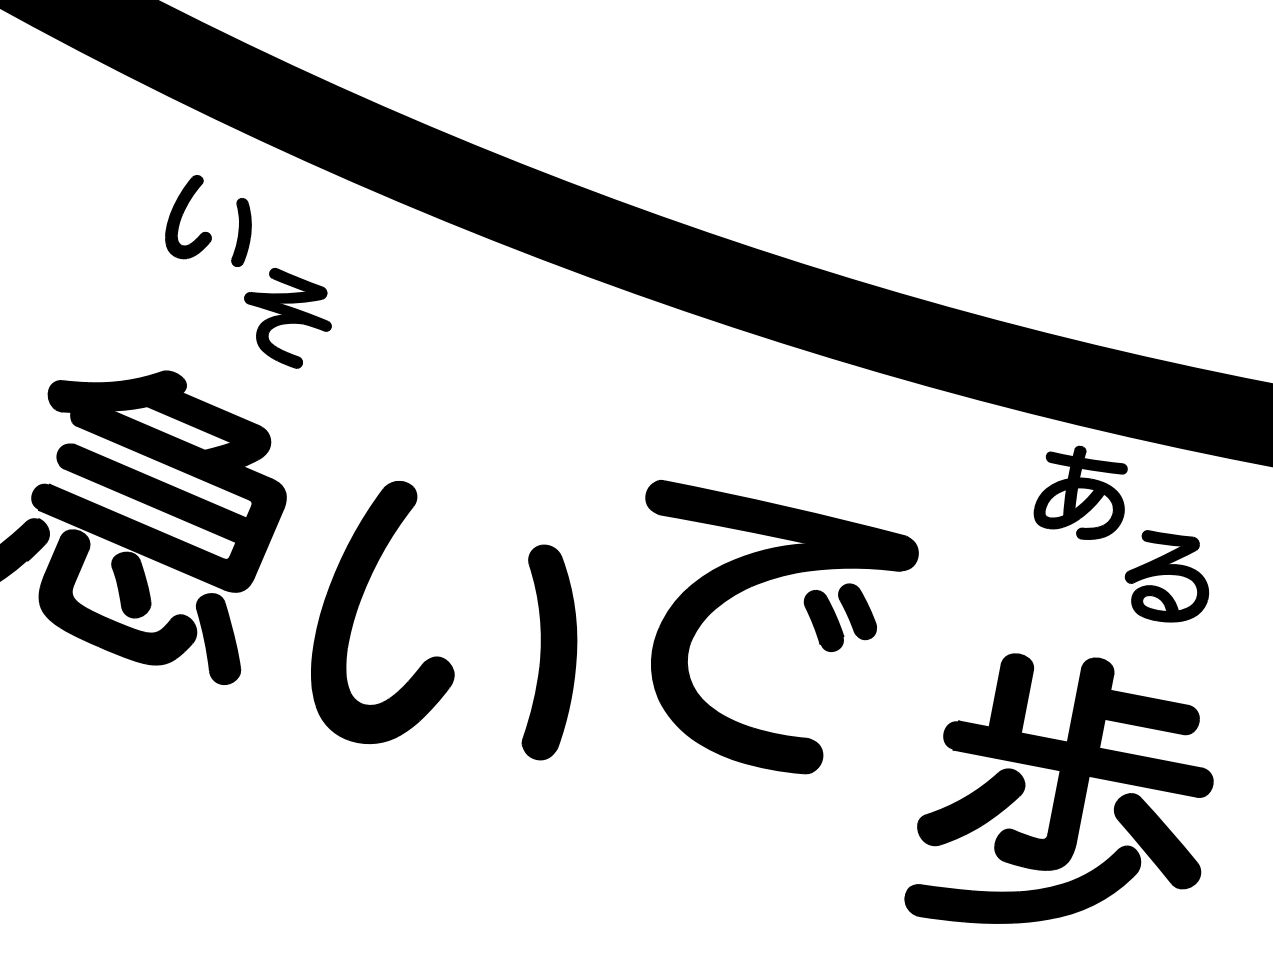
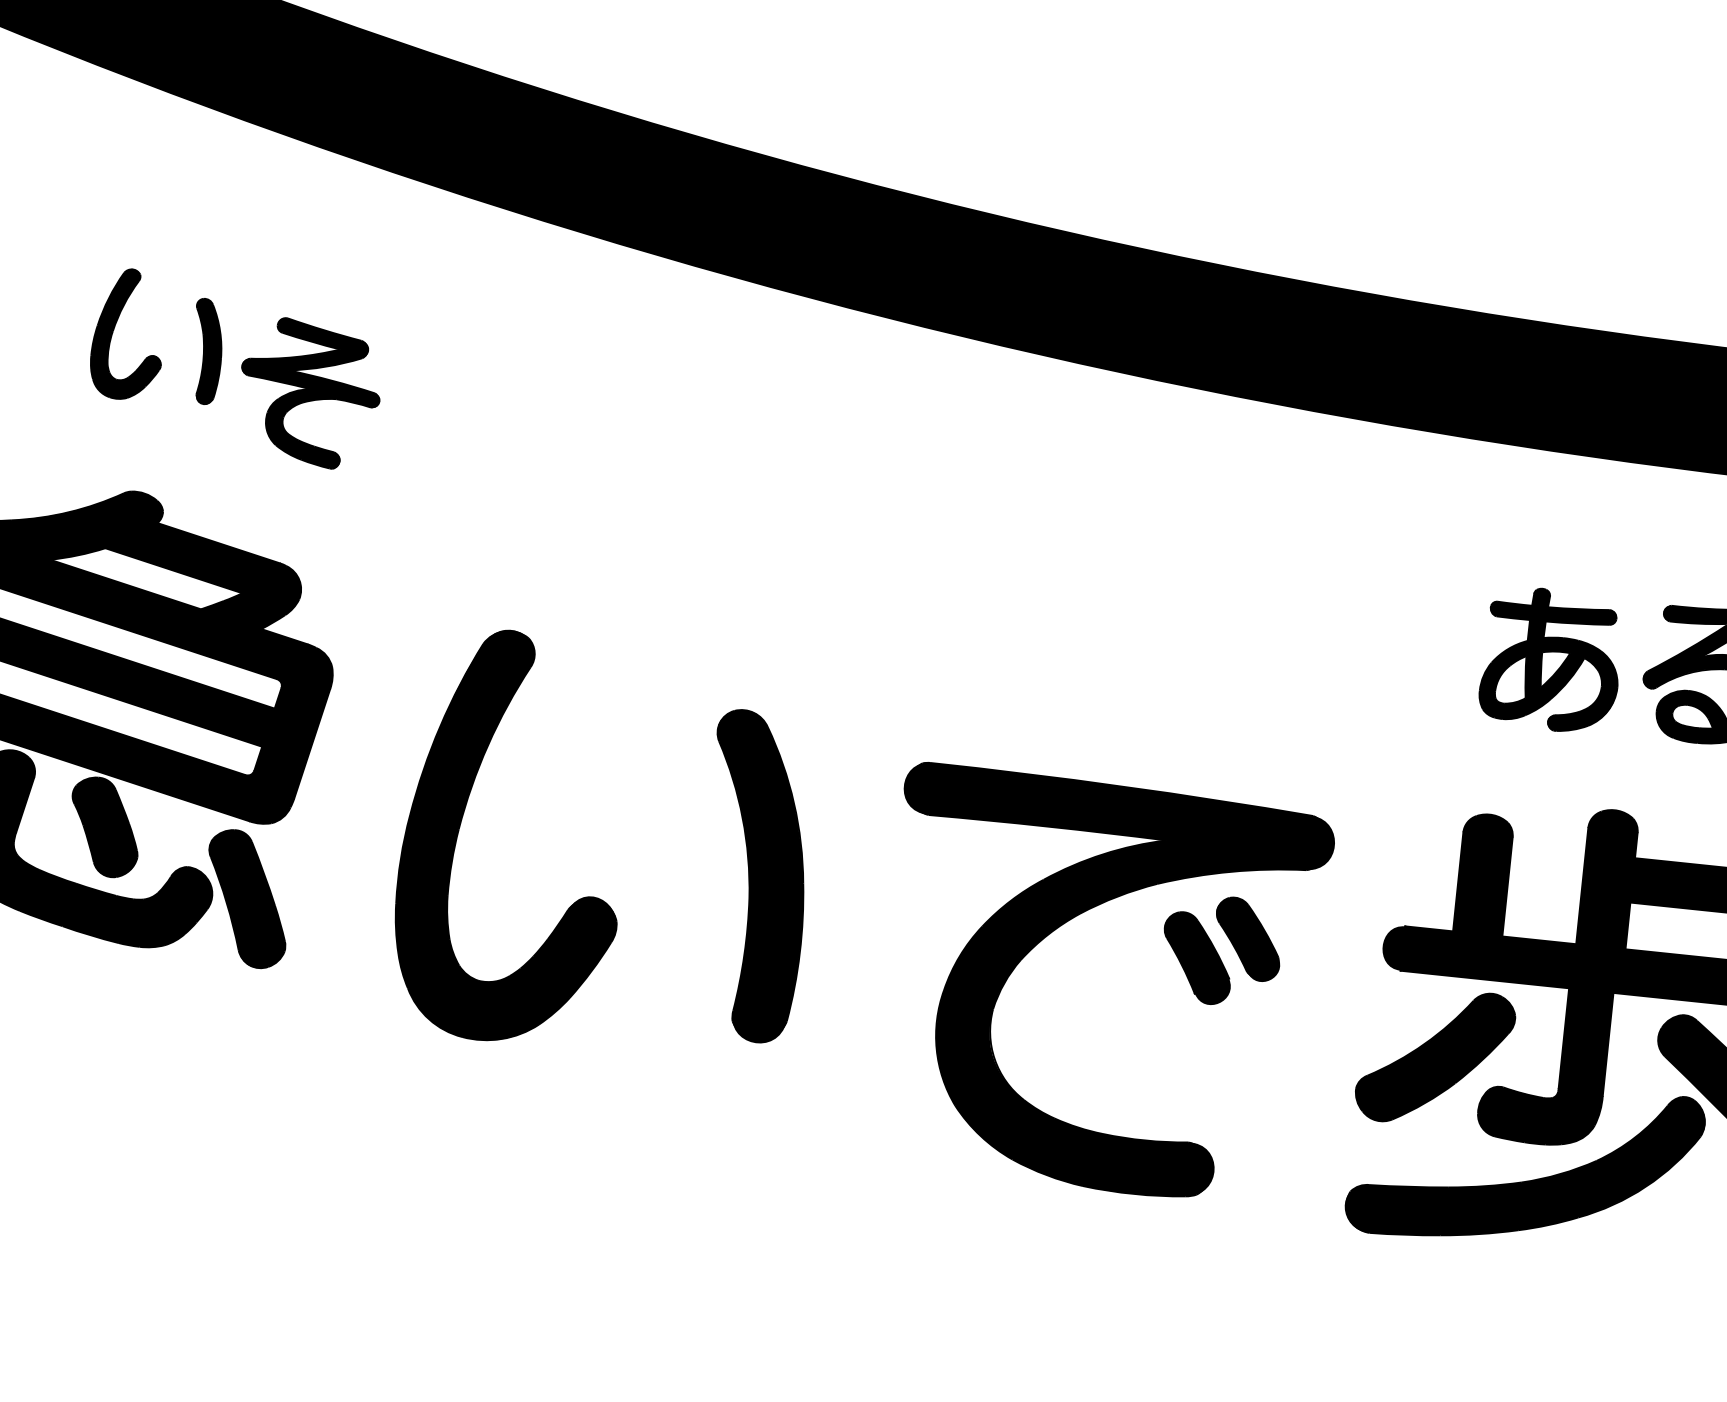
part: (205, 231) -> (151, 354), moved
part: (1080, 492) -> (1547, 659), moved
part: (808, 615) -> (1172, 951), moved

